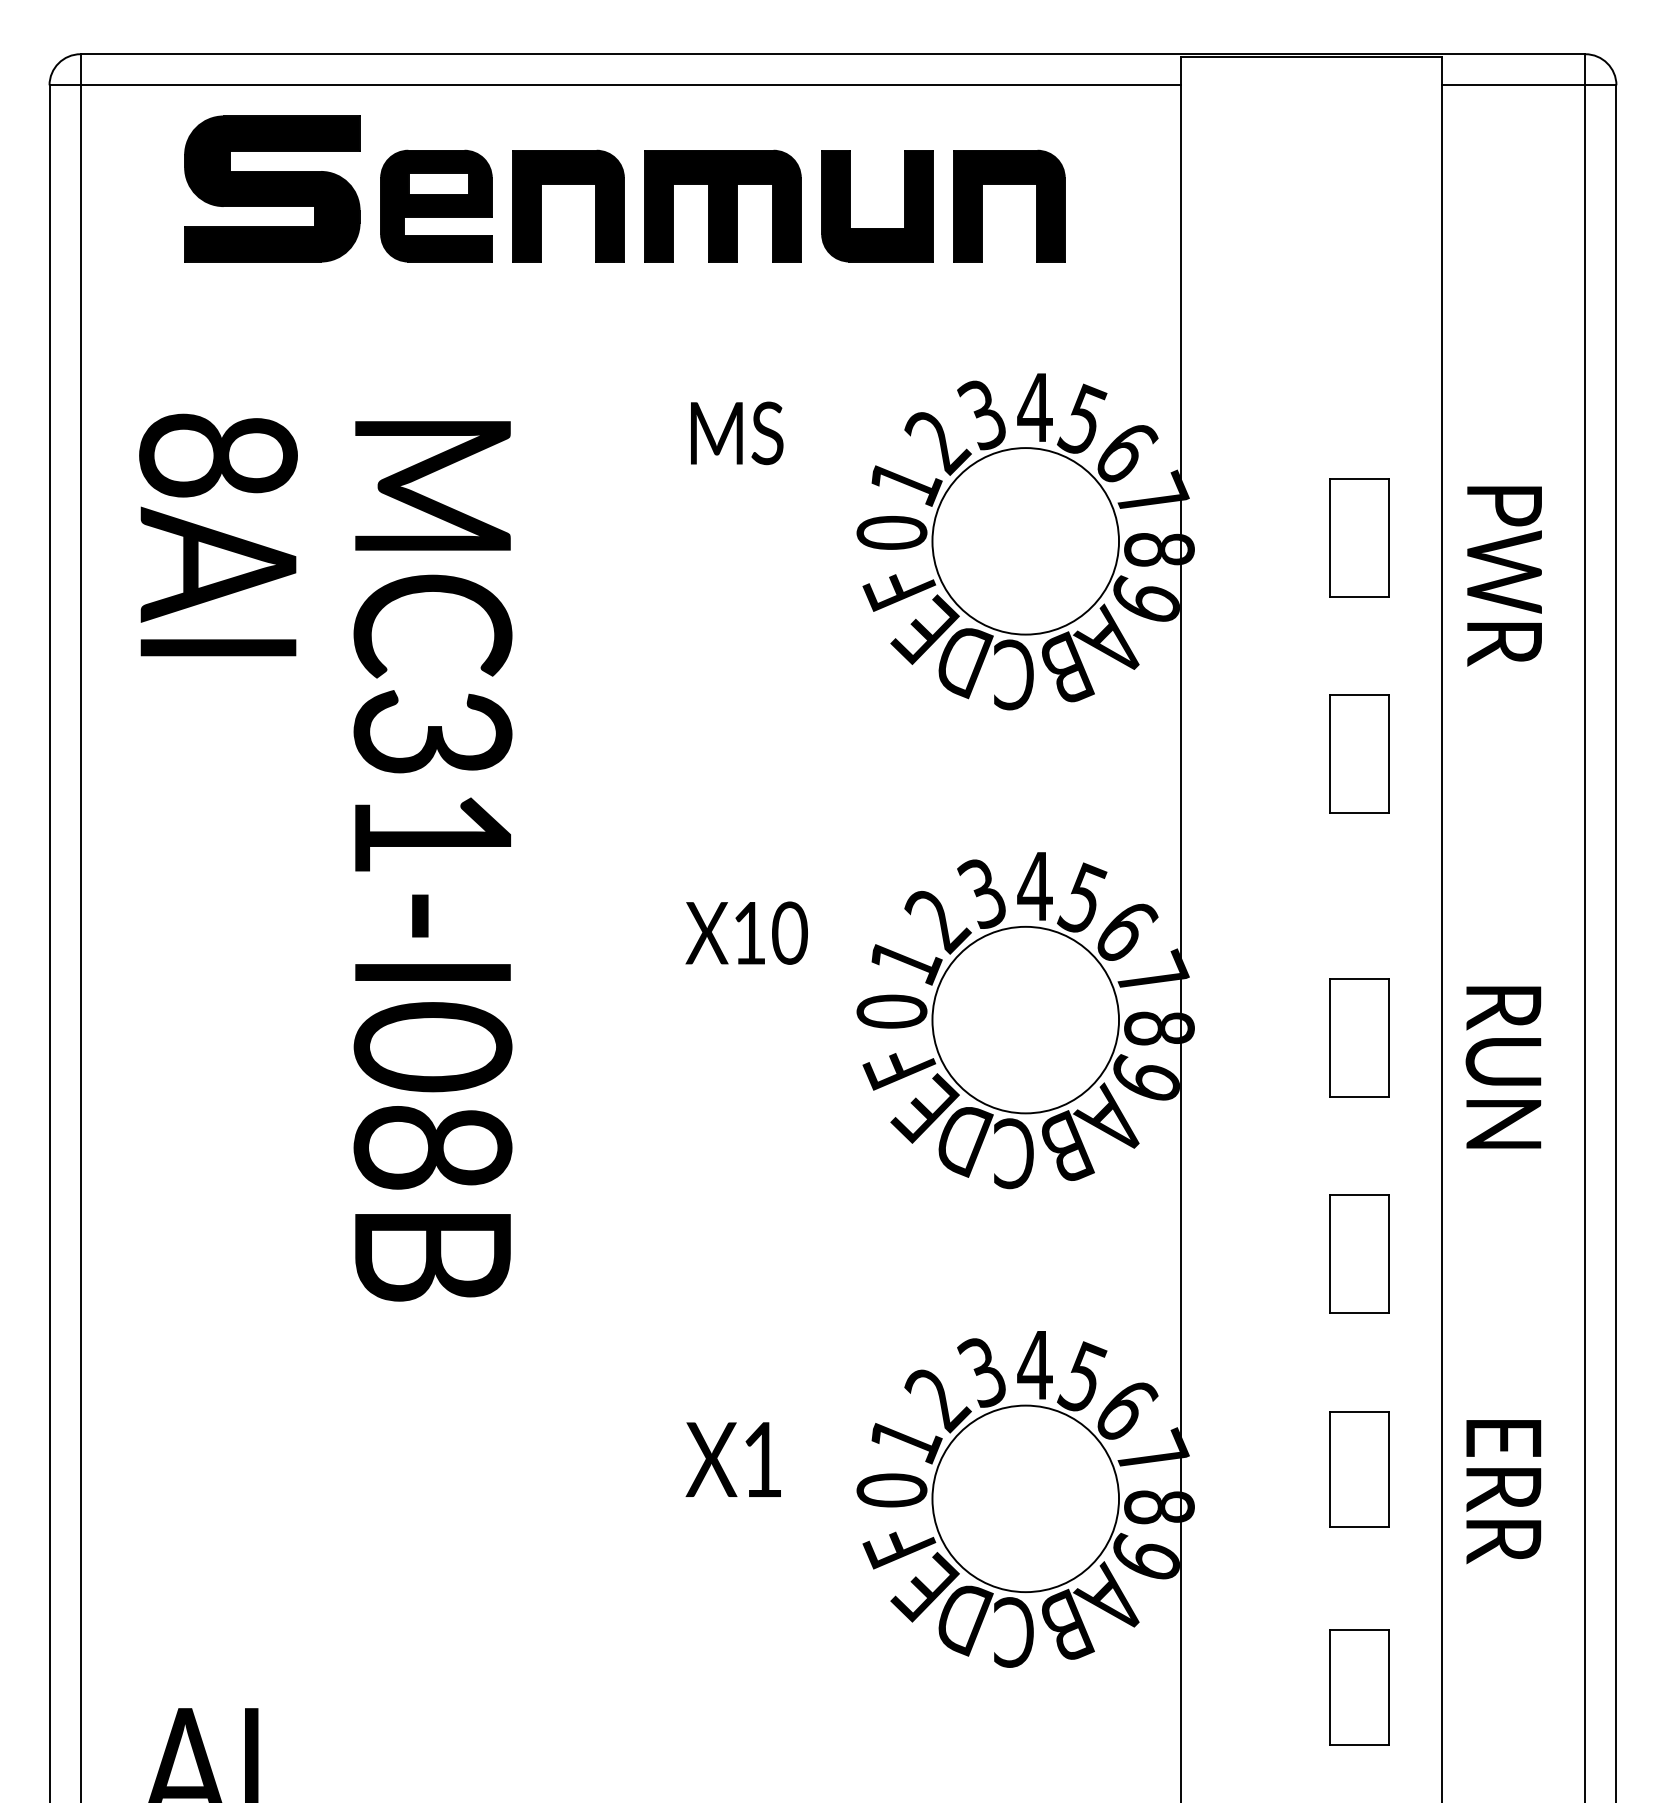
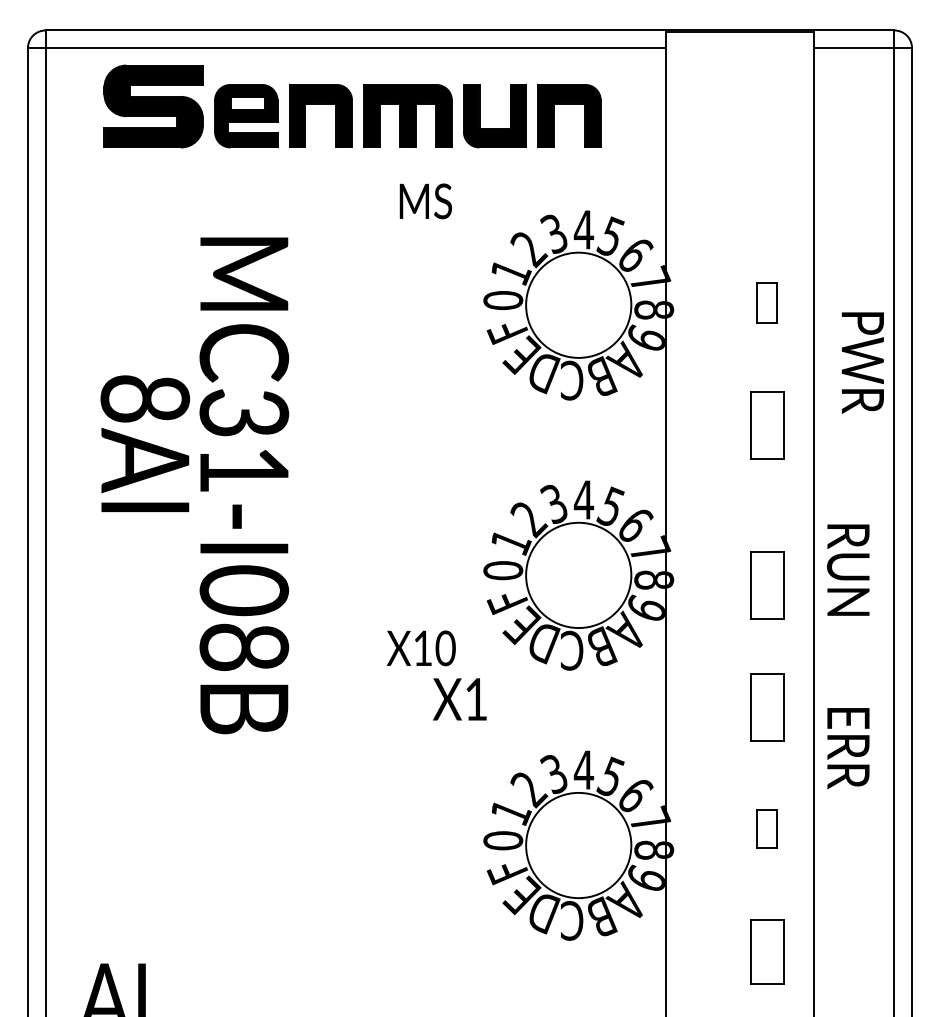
text: (736, 433) -> (425, 201), moved
text: (218, 534) -> (145, 443), moved
part: (1360, 538) -> (767, 303), size x0.6
text: (1503, 575) -> (862, 362), moved
text: (747, 933) -> (421, 648), moved
text: (1503, 1066) -> (848, 569), moved
text: (732, 1459) -> (459, 699), moved
part: (1360, 1468) -> (767, 828), size x0.6
text: (1503, 1491) -> (848, 748), moved

